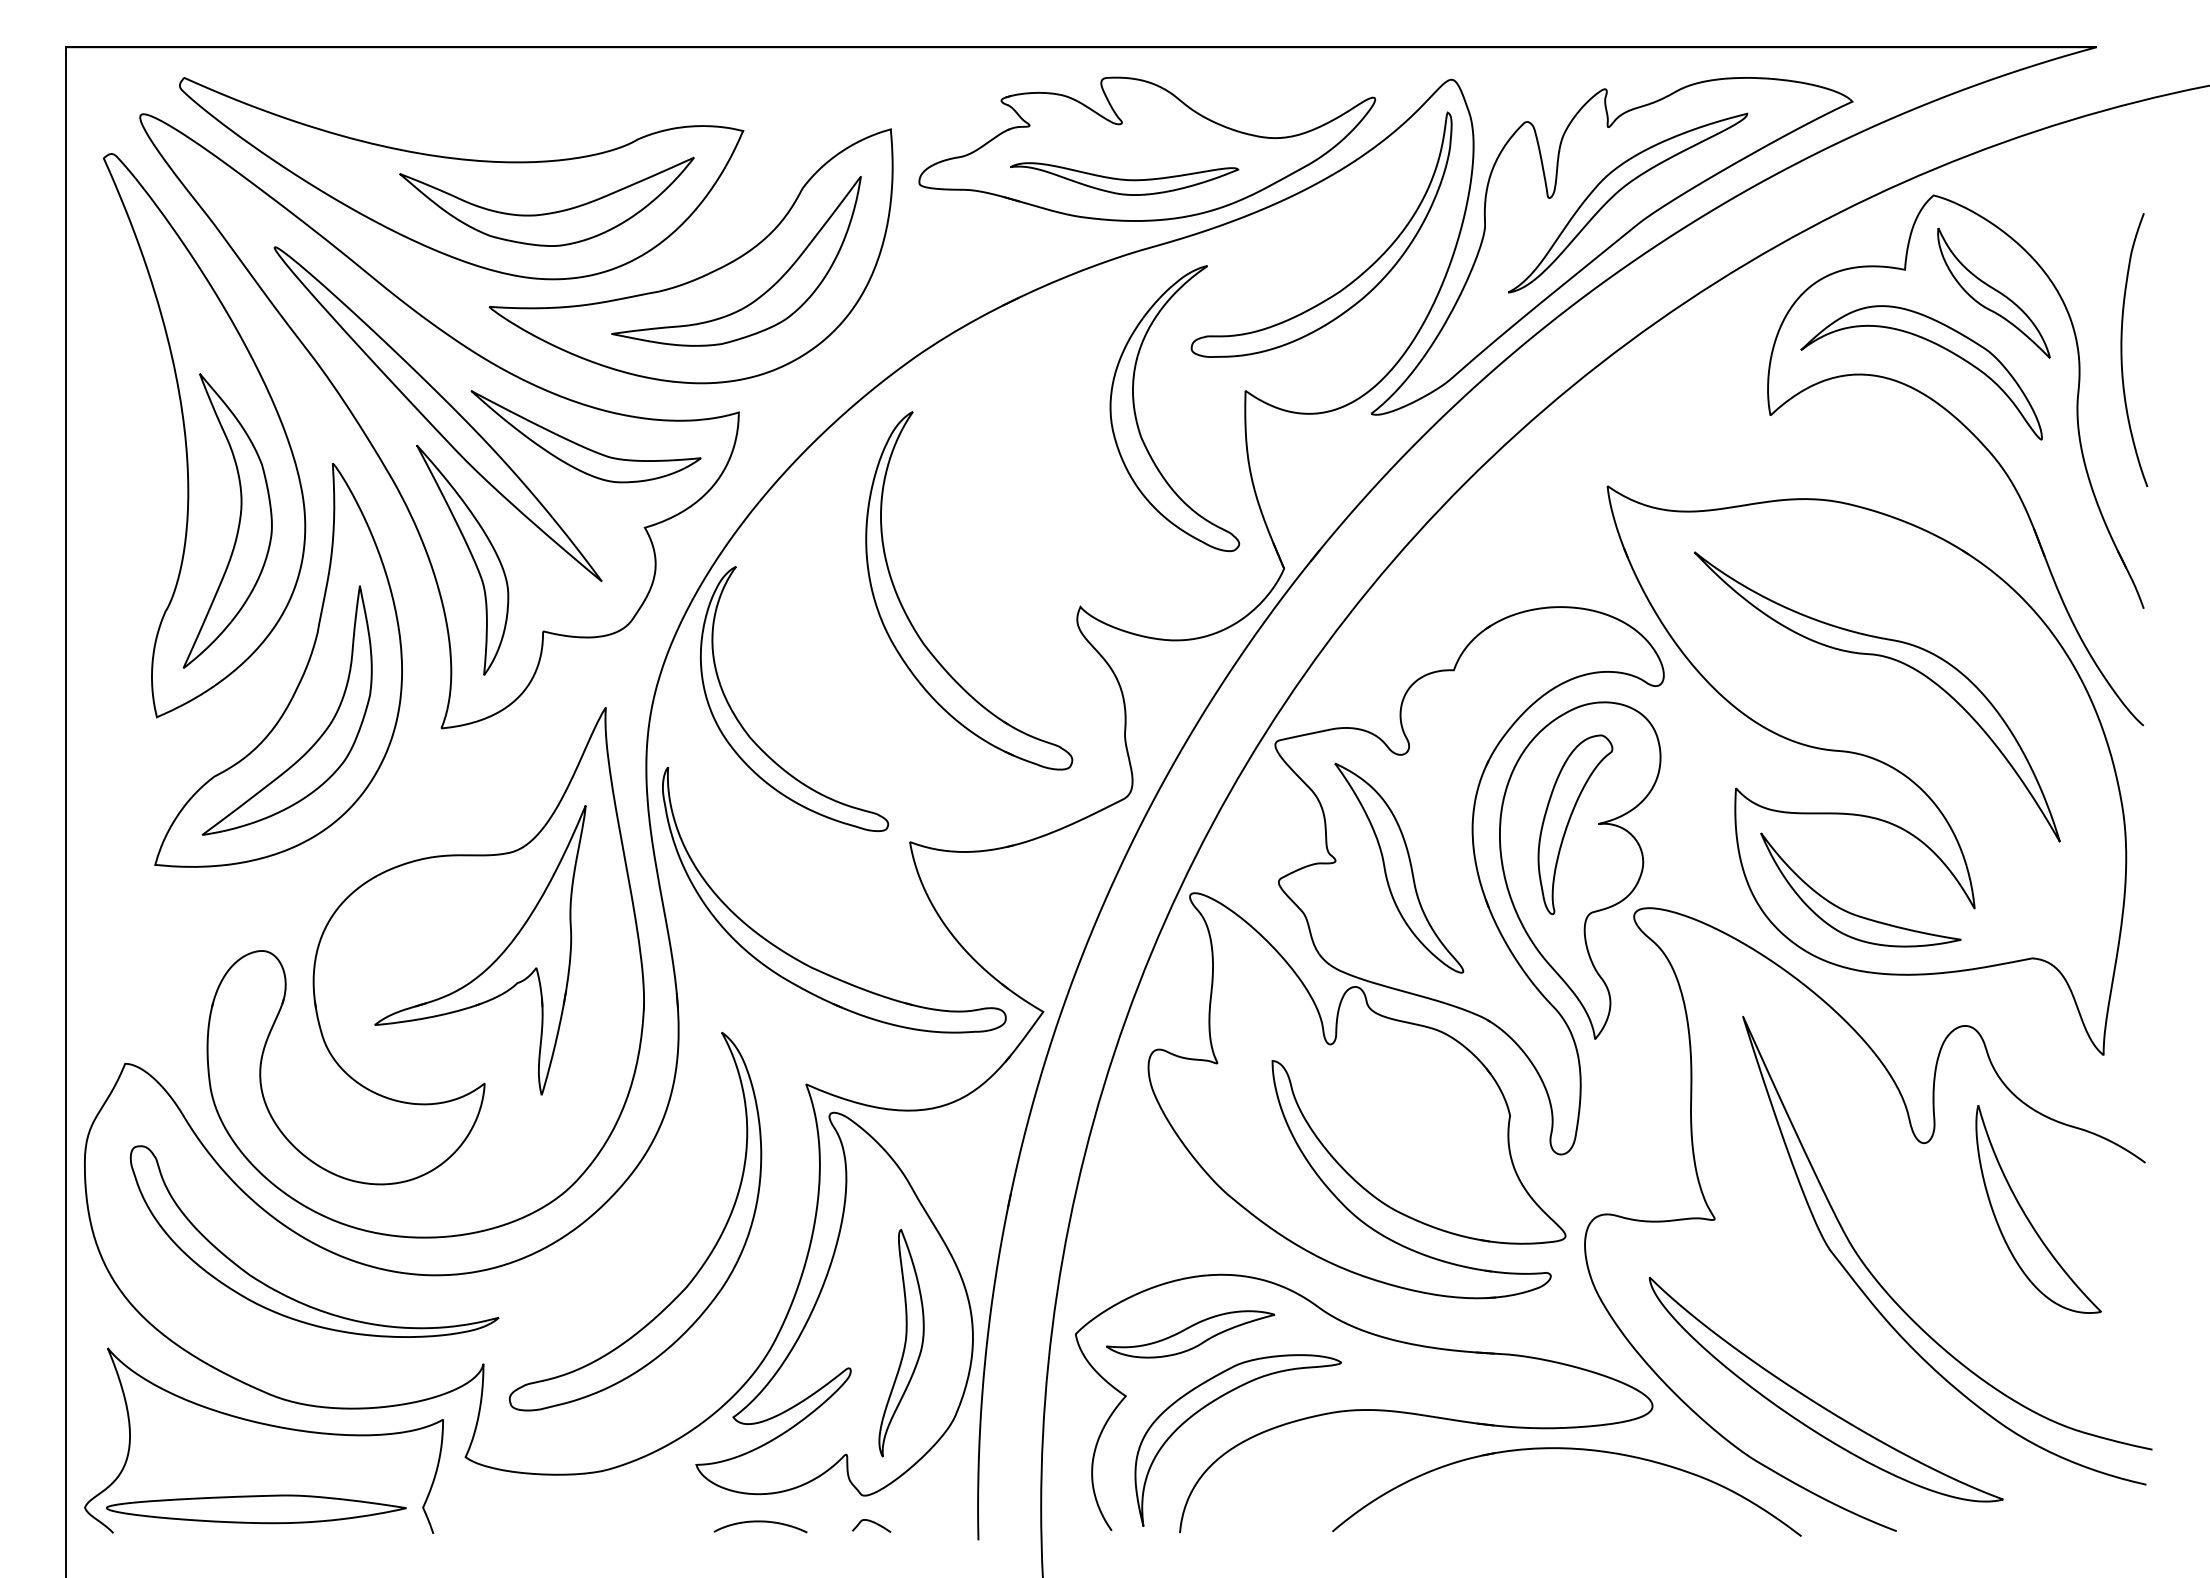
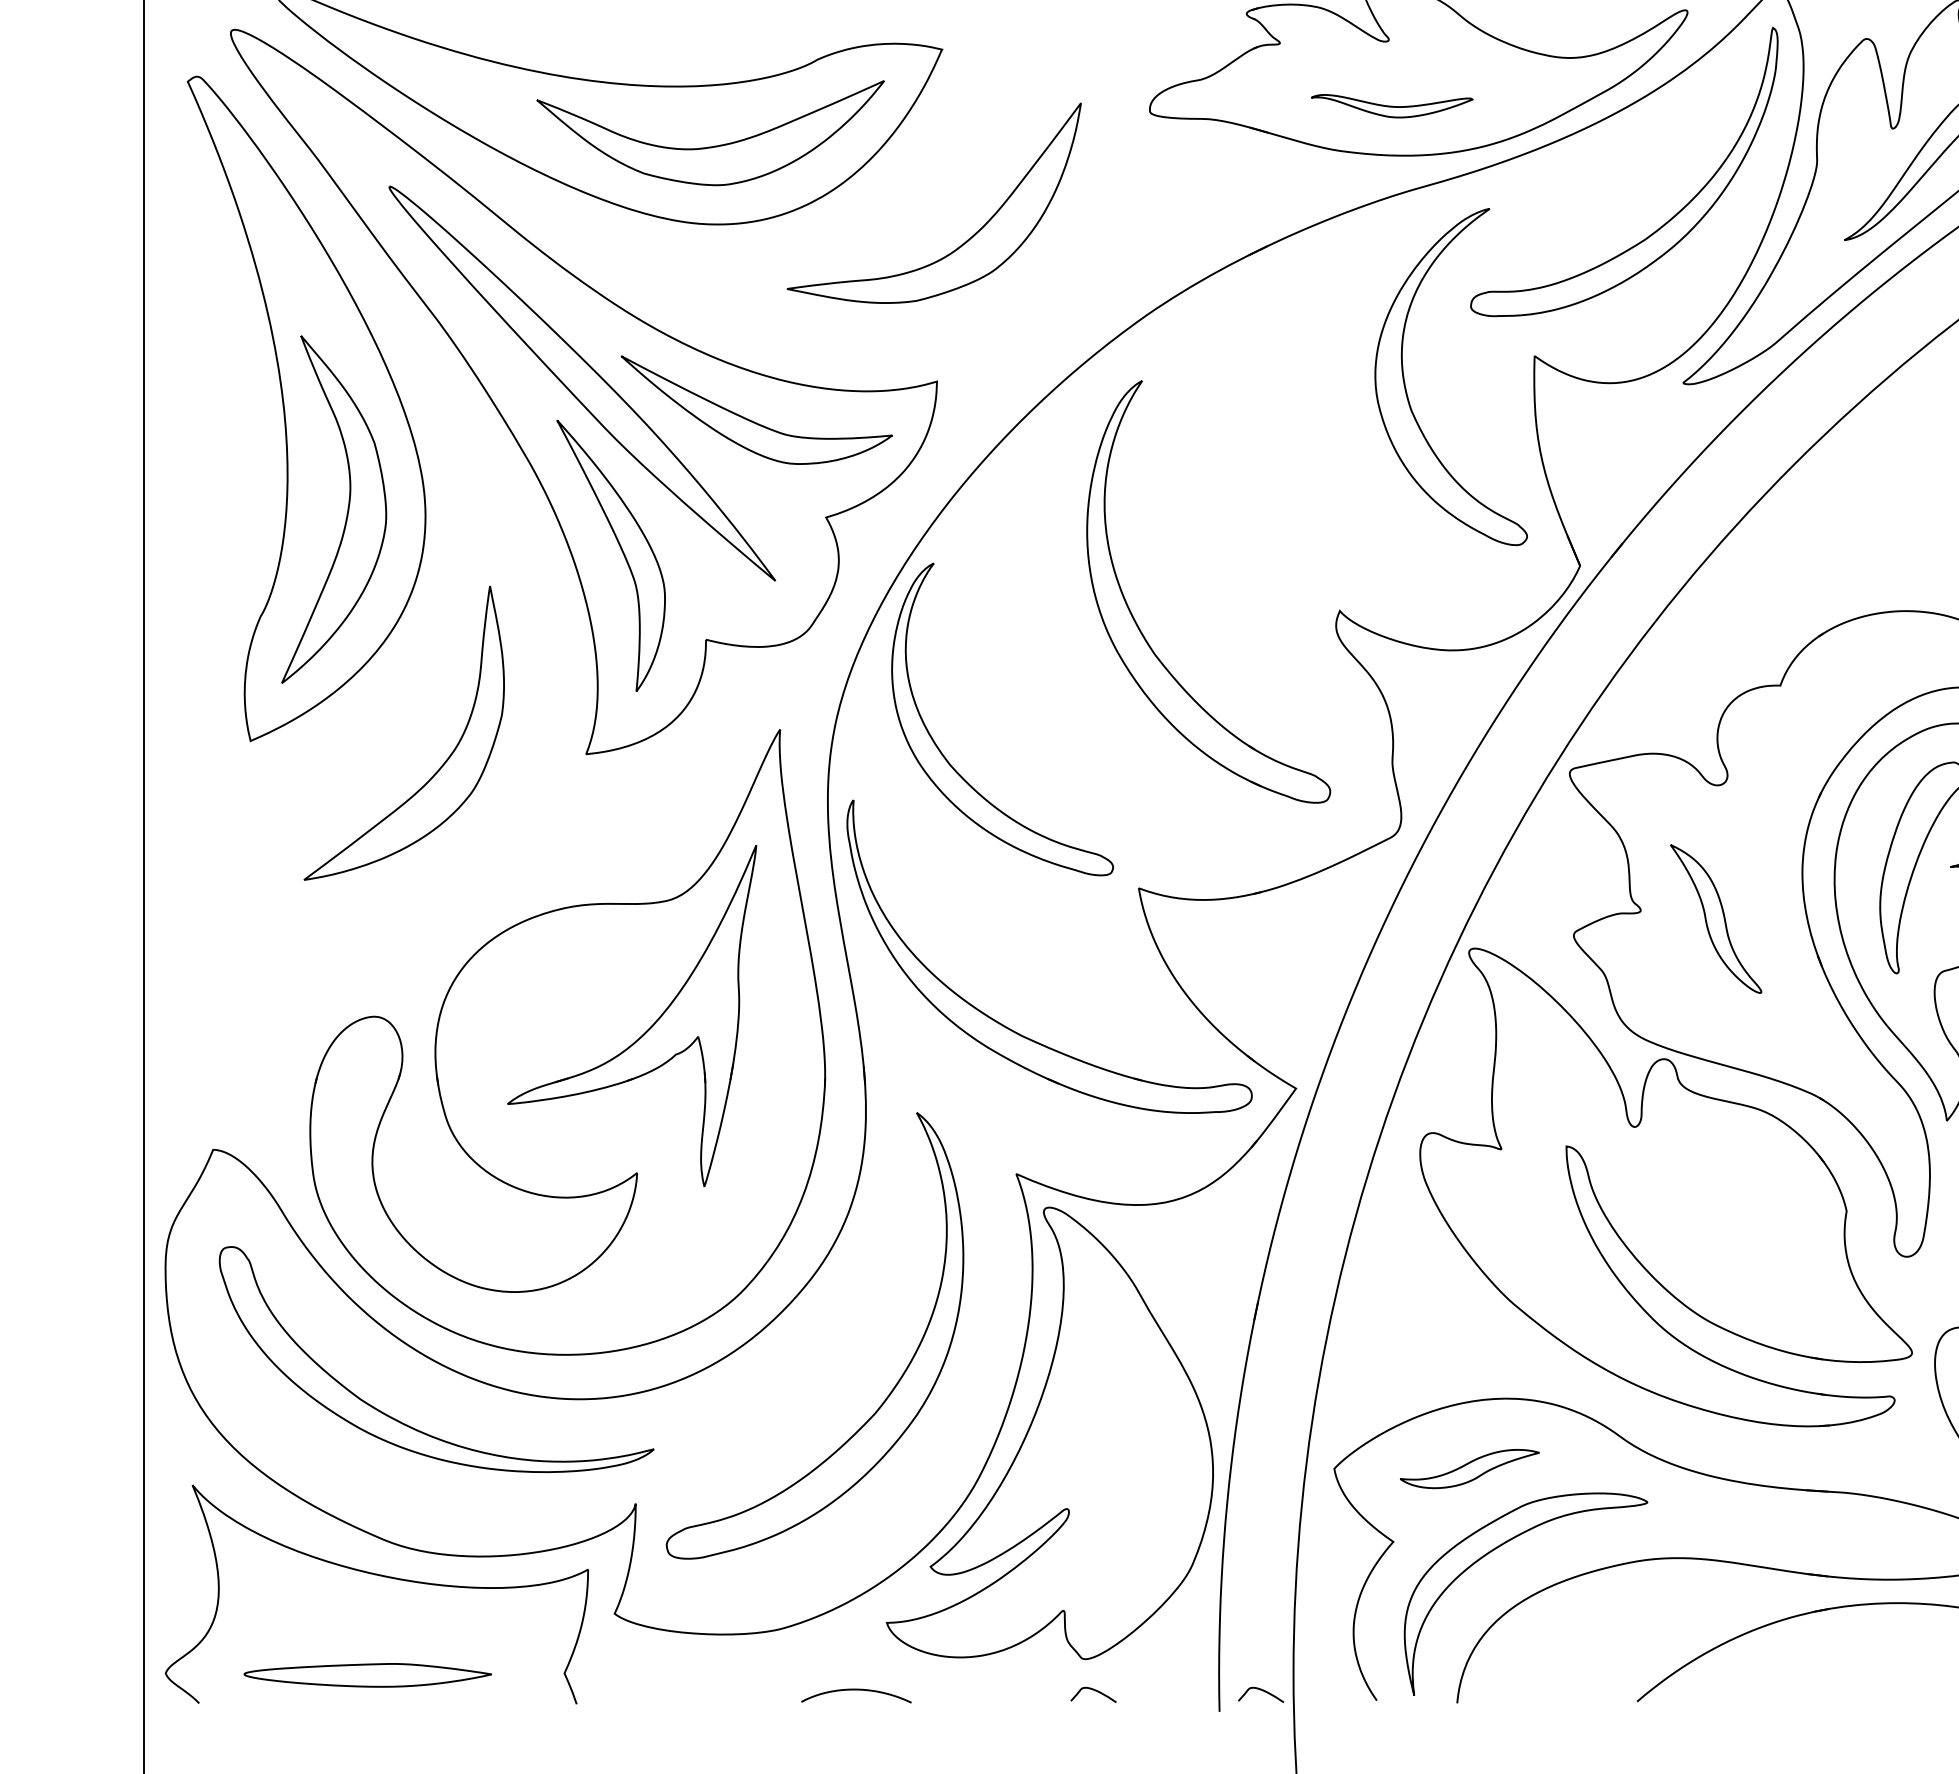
part: (1124, 178) -> (1391, 105), size x0.6
part: (697, 277) -> (888, 222), removed
part: (301, 676) -> (421, 692), removed
part: (1399, 867) -> (1716, 918), size x0.6
part: (1190, 1334) -> (1469, 1469), size x0.7
part: (901, 1342) -> (1128, 1478), removed
part: (256, 1509) -> (368, 1675), size x0.7
curve: (760, 1522) -> (856, 1690), moved
curve: (1015, 1523) -> (1263, 1692), added

